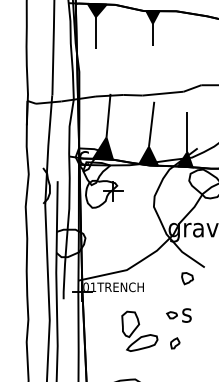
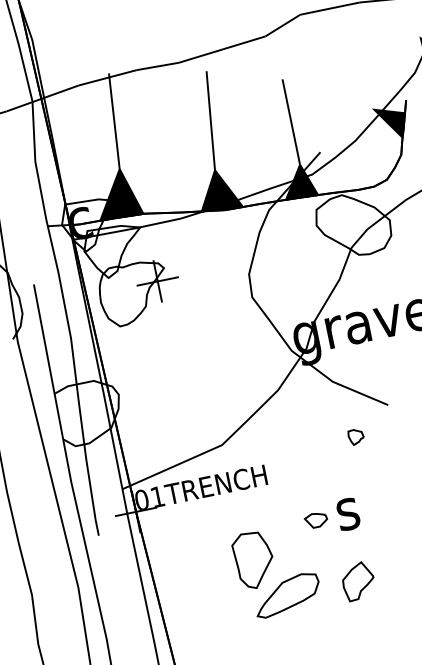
part: (187, 278) -> (356, 436), size x0.6
part: (178, 315) -> (330, 517), moved
part: (175, 343) -> (358, 581), size x1.6

